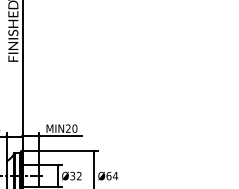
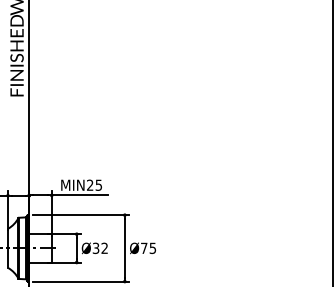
text: (74, 128) -> (98, 184), MIN20 -> MIN25
text: (112, 176) -> (148, 248), Ø64 -> Ø75

